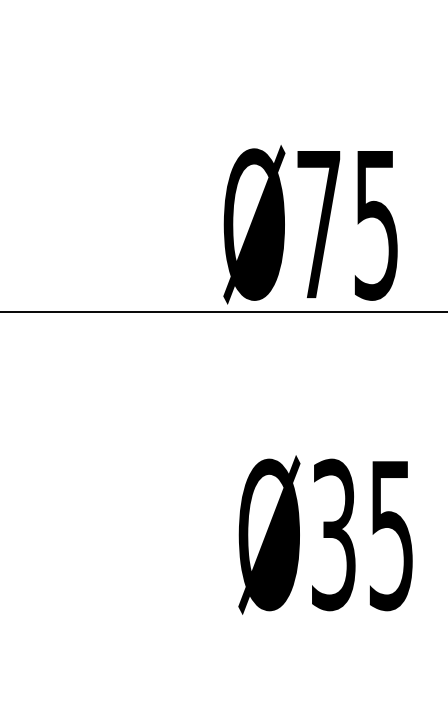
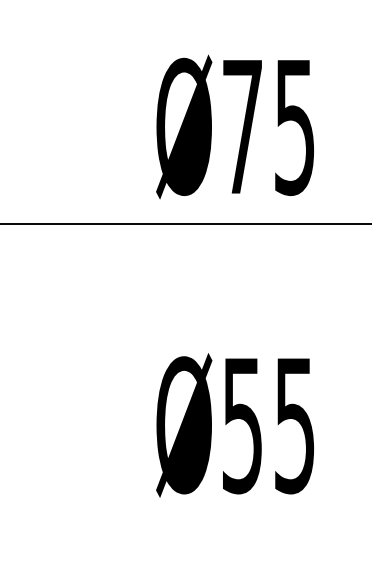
text: (310, 224) -> (235, 126), moved
text: (333, 534) -> (242, 424), Ø35 -> Ø55

